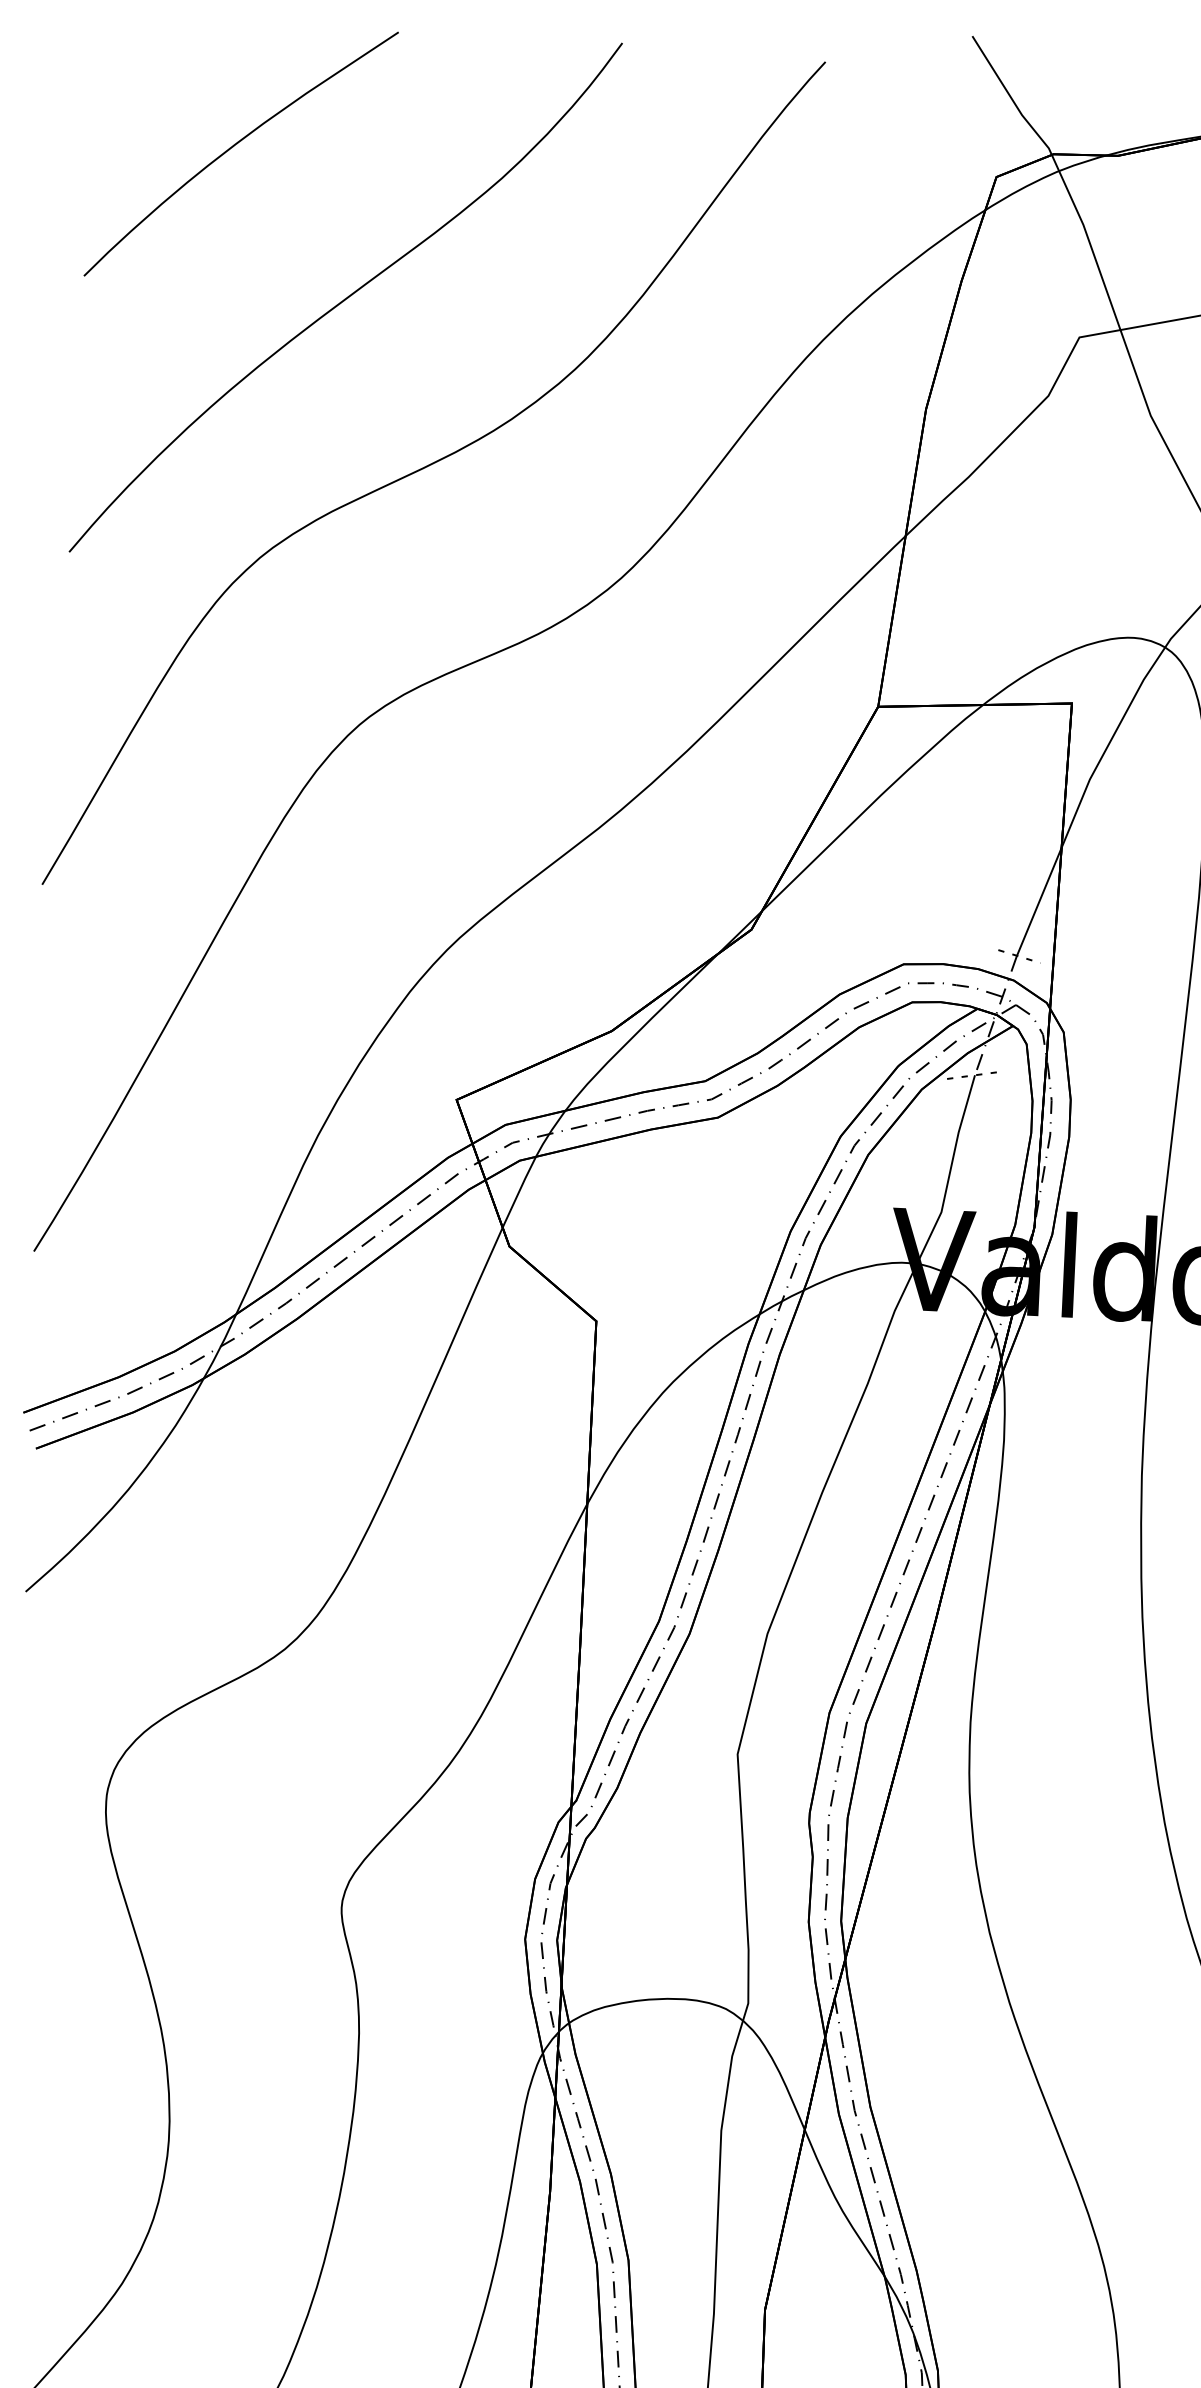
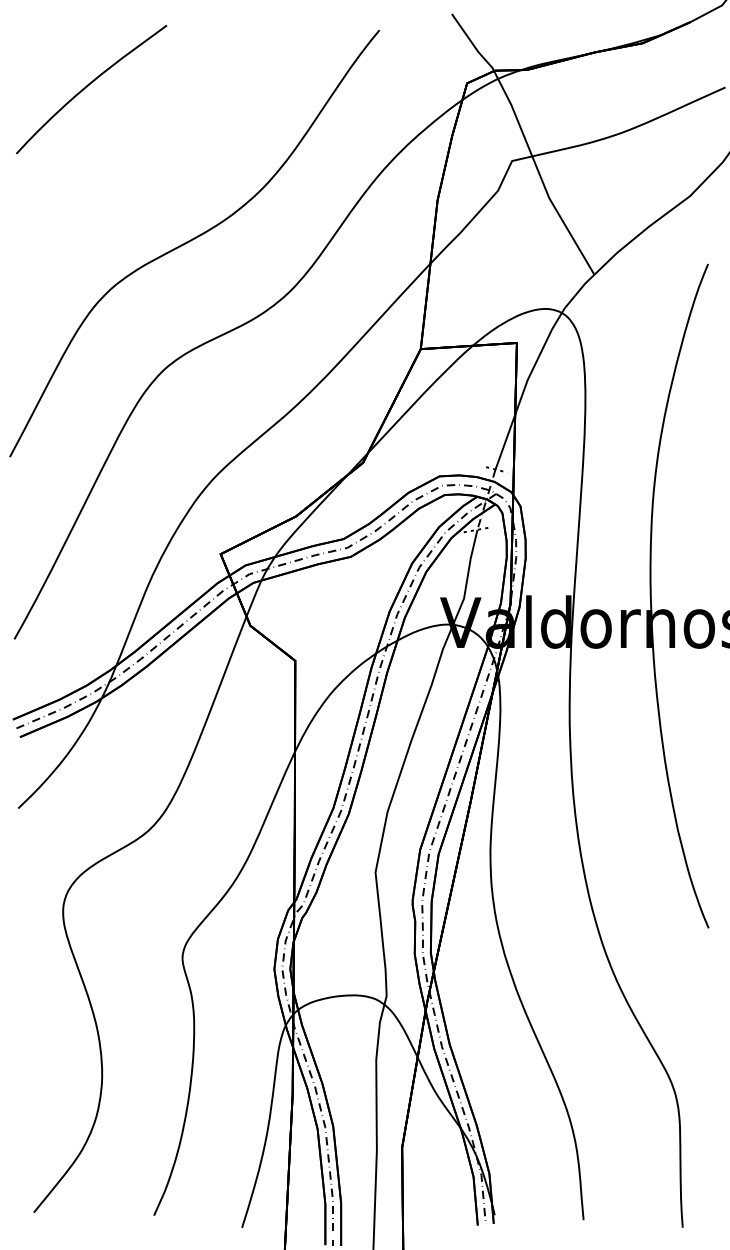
curve: (345, 297) -> (146, 158), removed

